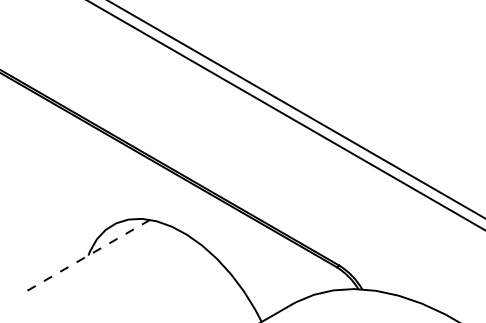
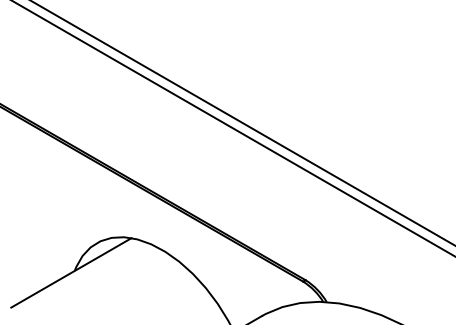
line: (84, 258) -> (71, 273), dashed -> solid

